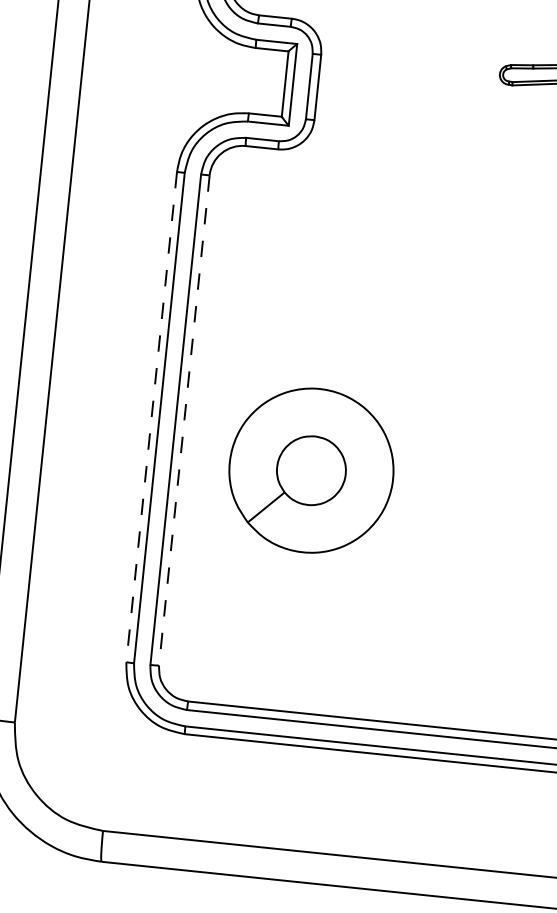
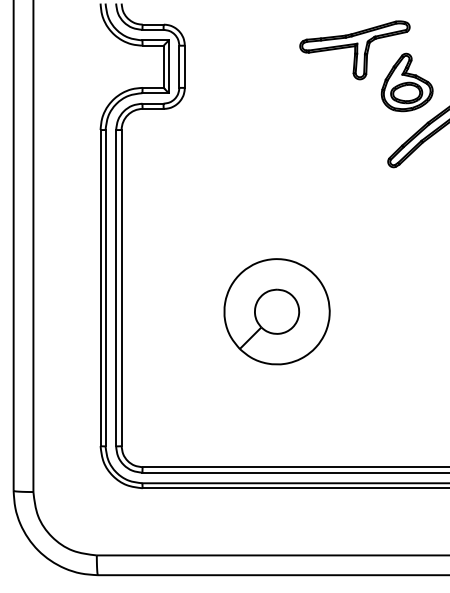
line: (151, 417) -> (100, 288), dashed -> solid
line: (184, 421) -> (121, 288), dashed -> solid
part: (310, 470) -> (276, 311), moved

